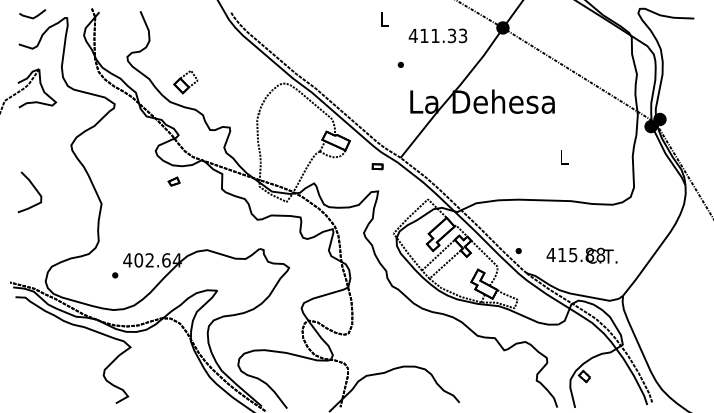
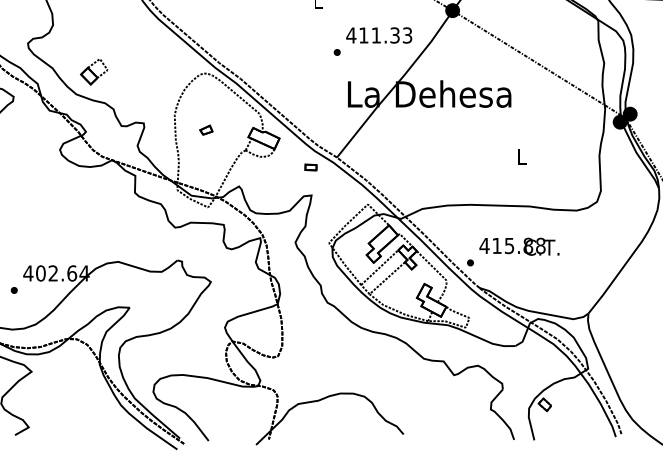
text: (437, 35) -> (378, 35), moved
part: (173, 181) -> (205, 130), moved
text: (581, 255) -> (518, 246), moved

